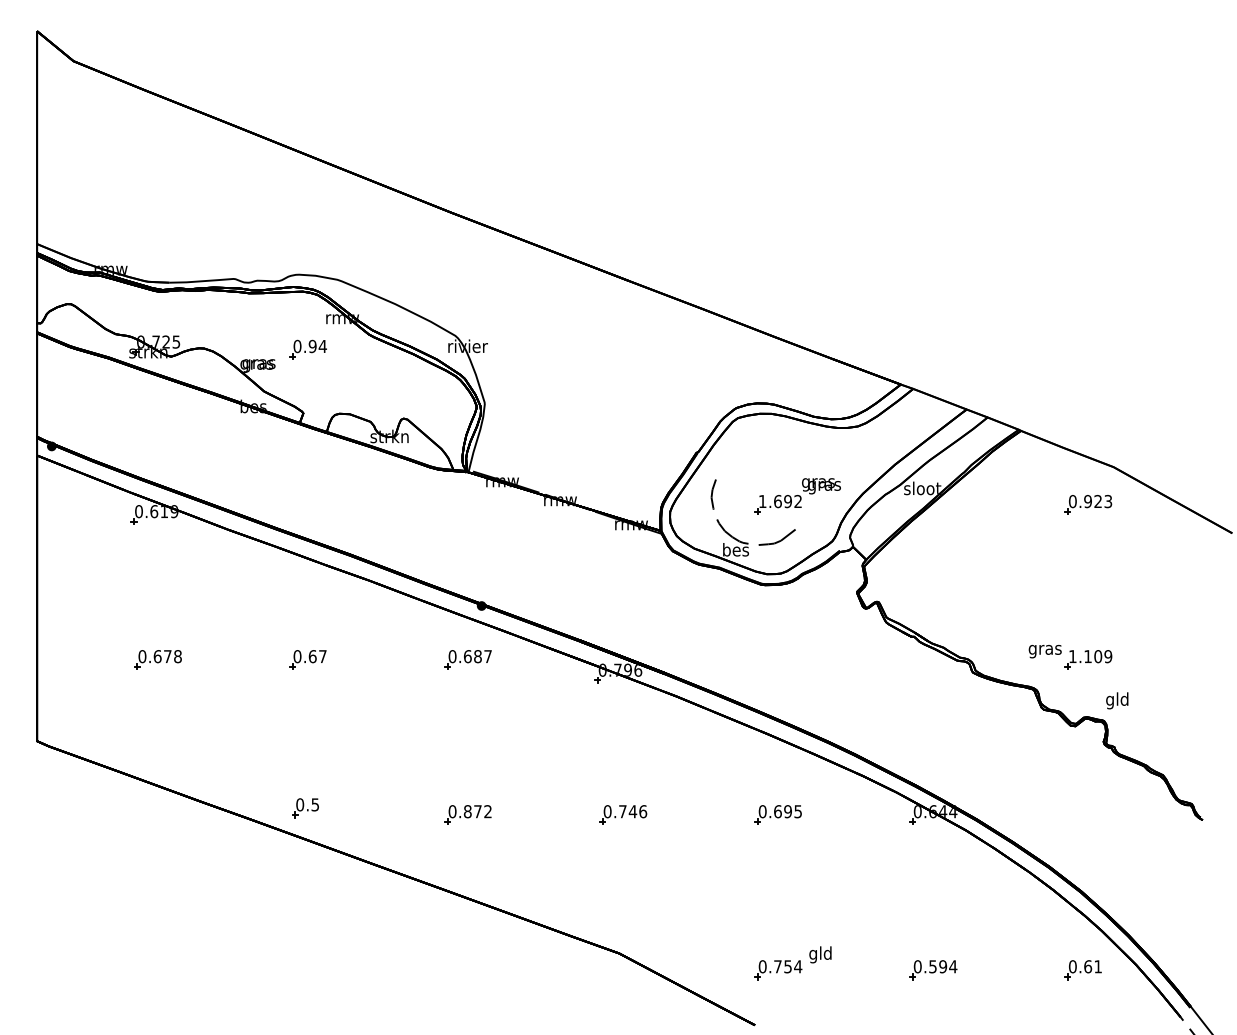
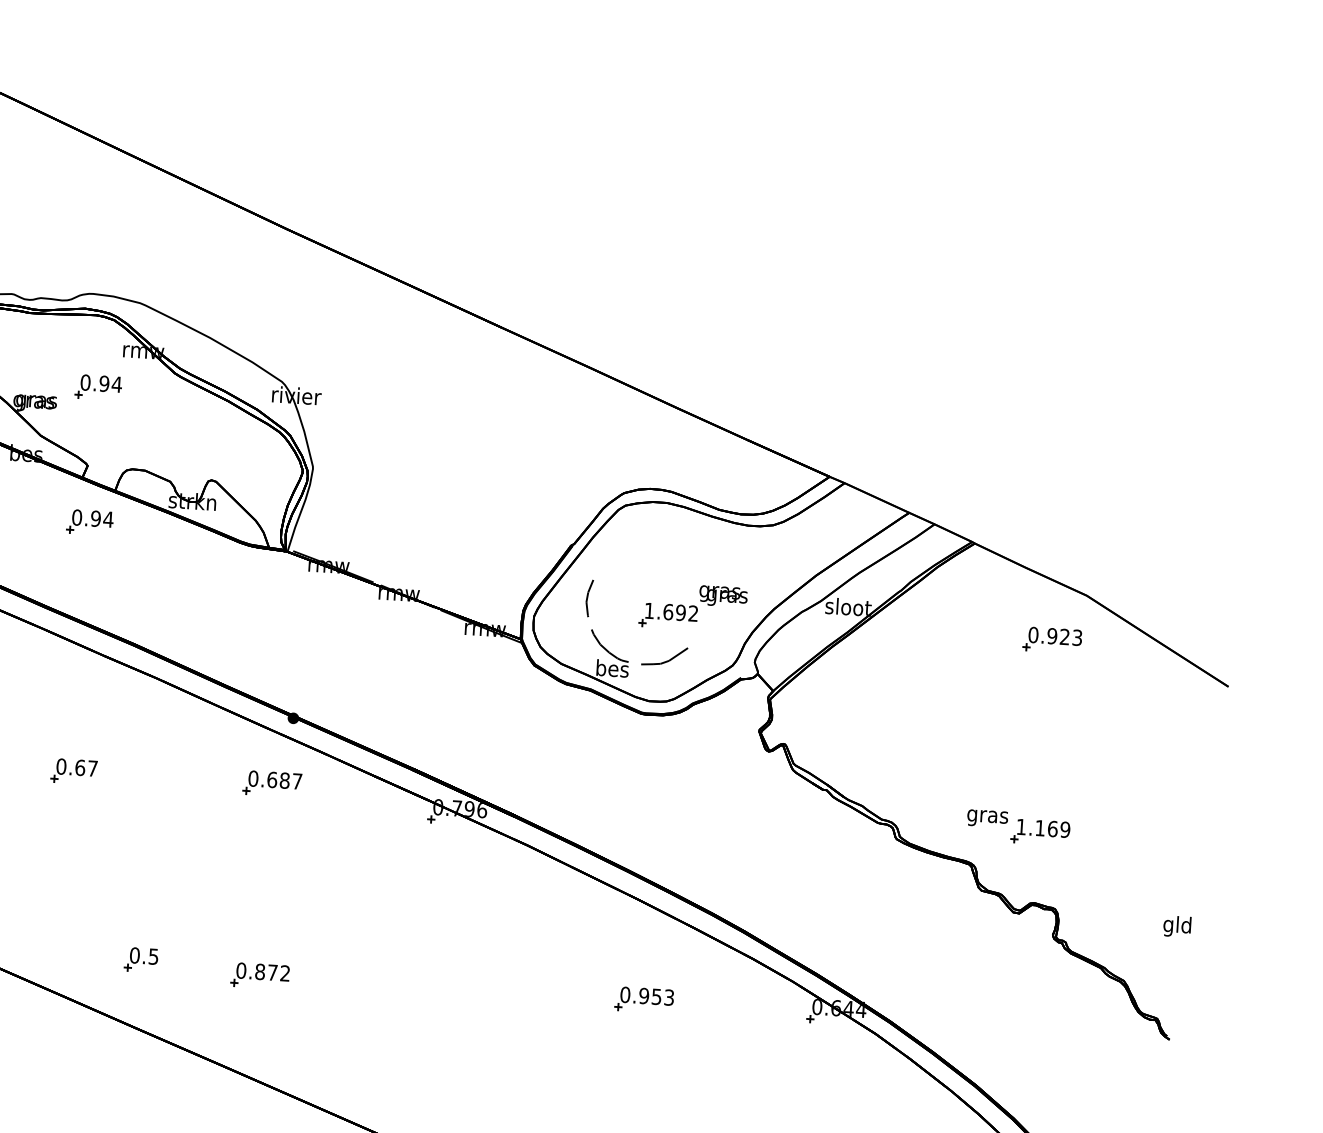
part: (307, 458) -> (89, 522), added
text: (1098, 656) -> (1053, 828), 1.109 -> 1.169
text: (1117, 700) -> (1177, 926), moved
part: (305, 808) -> (141, 960), moved
text: (787, 811) -> (656, 996), 0.695 -> 0.953
part: (623, 814) -> (452, 987), removed

